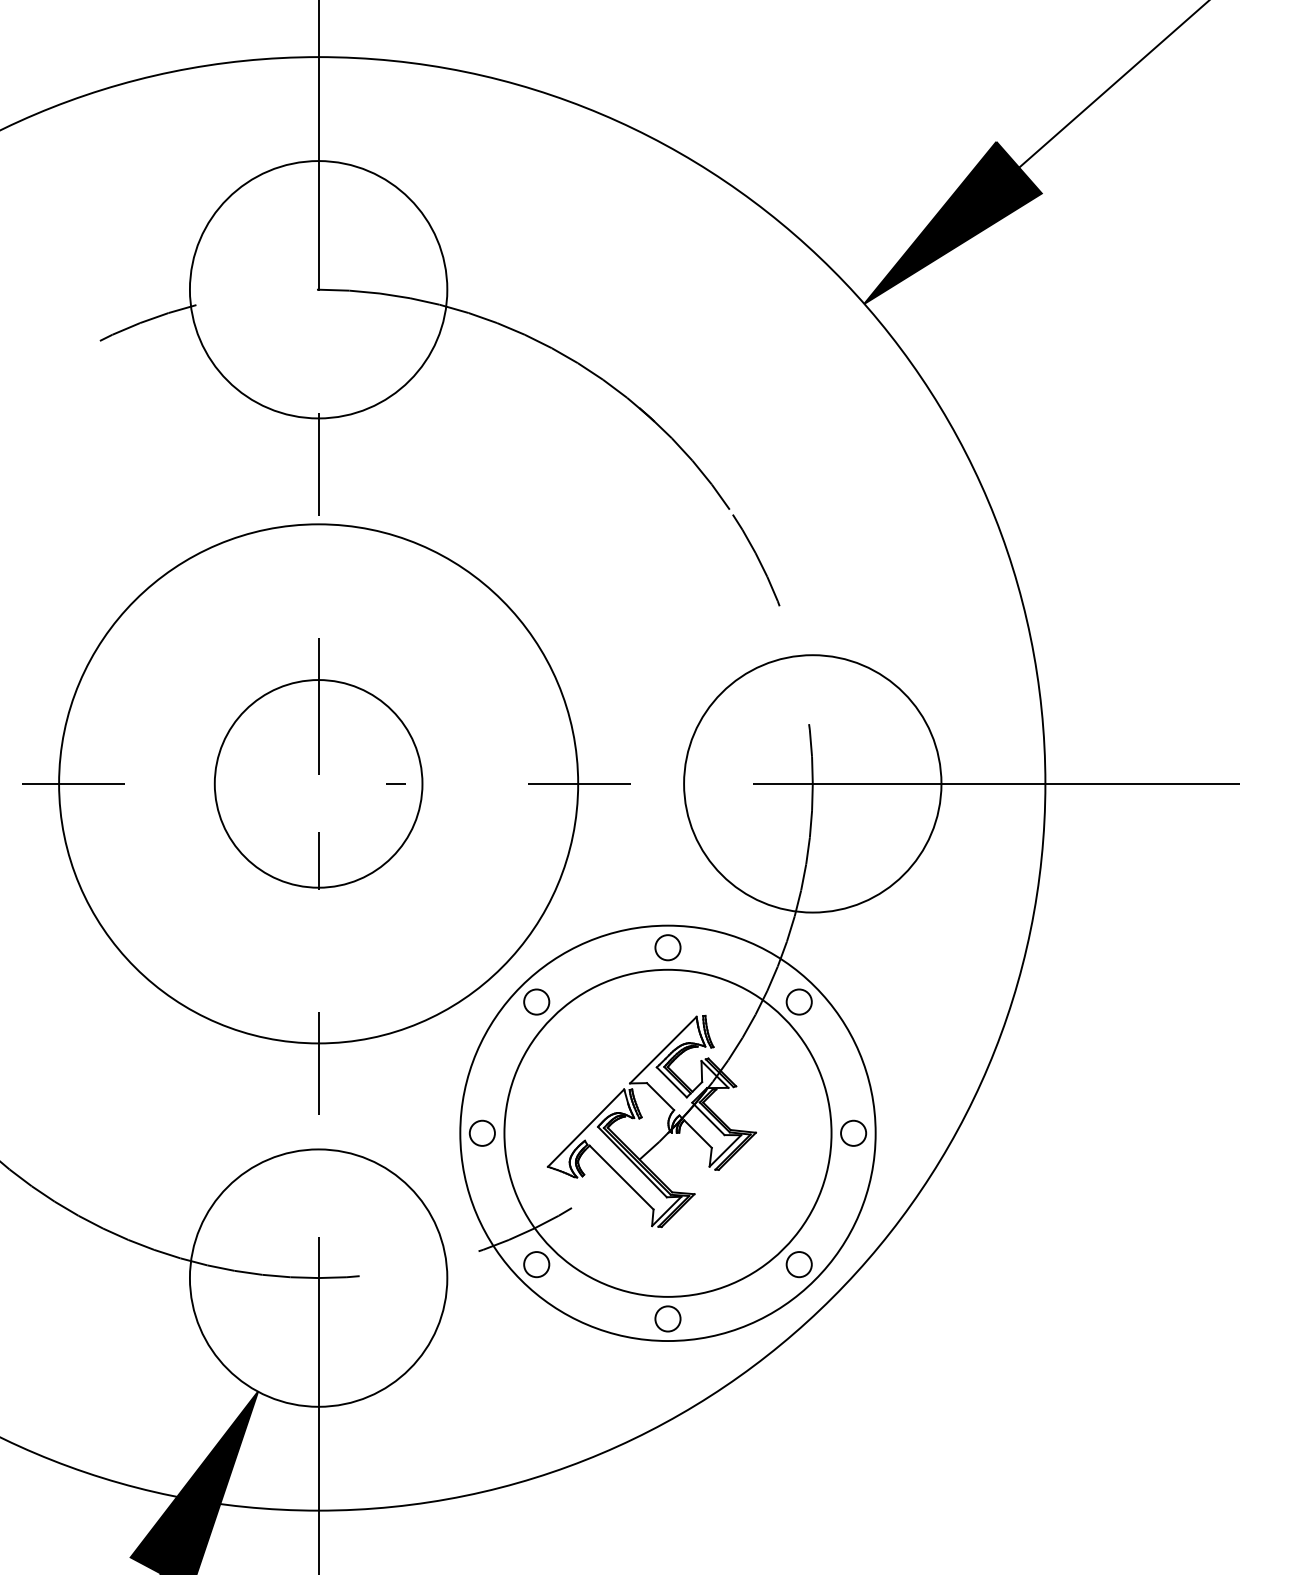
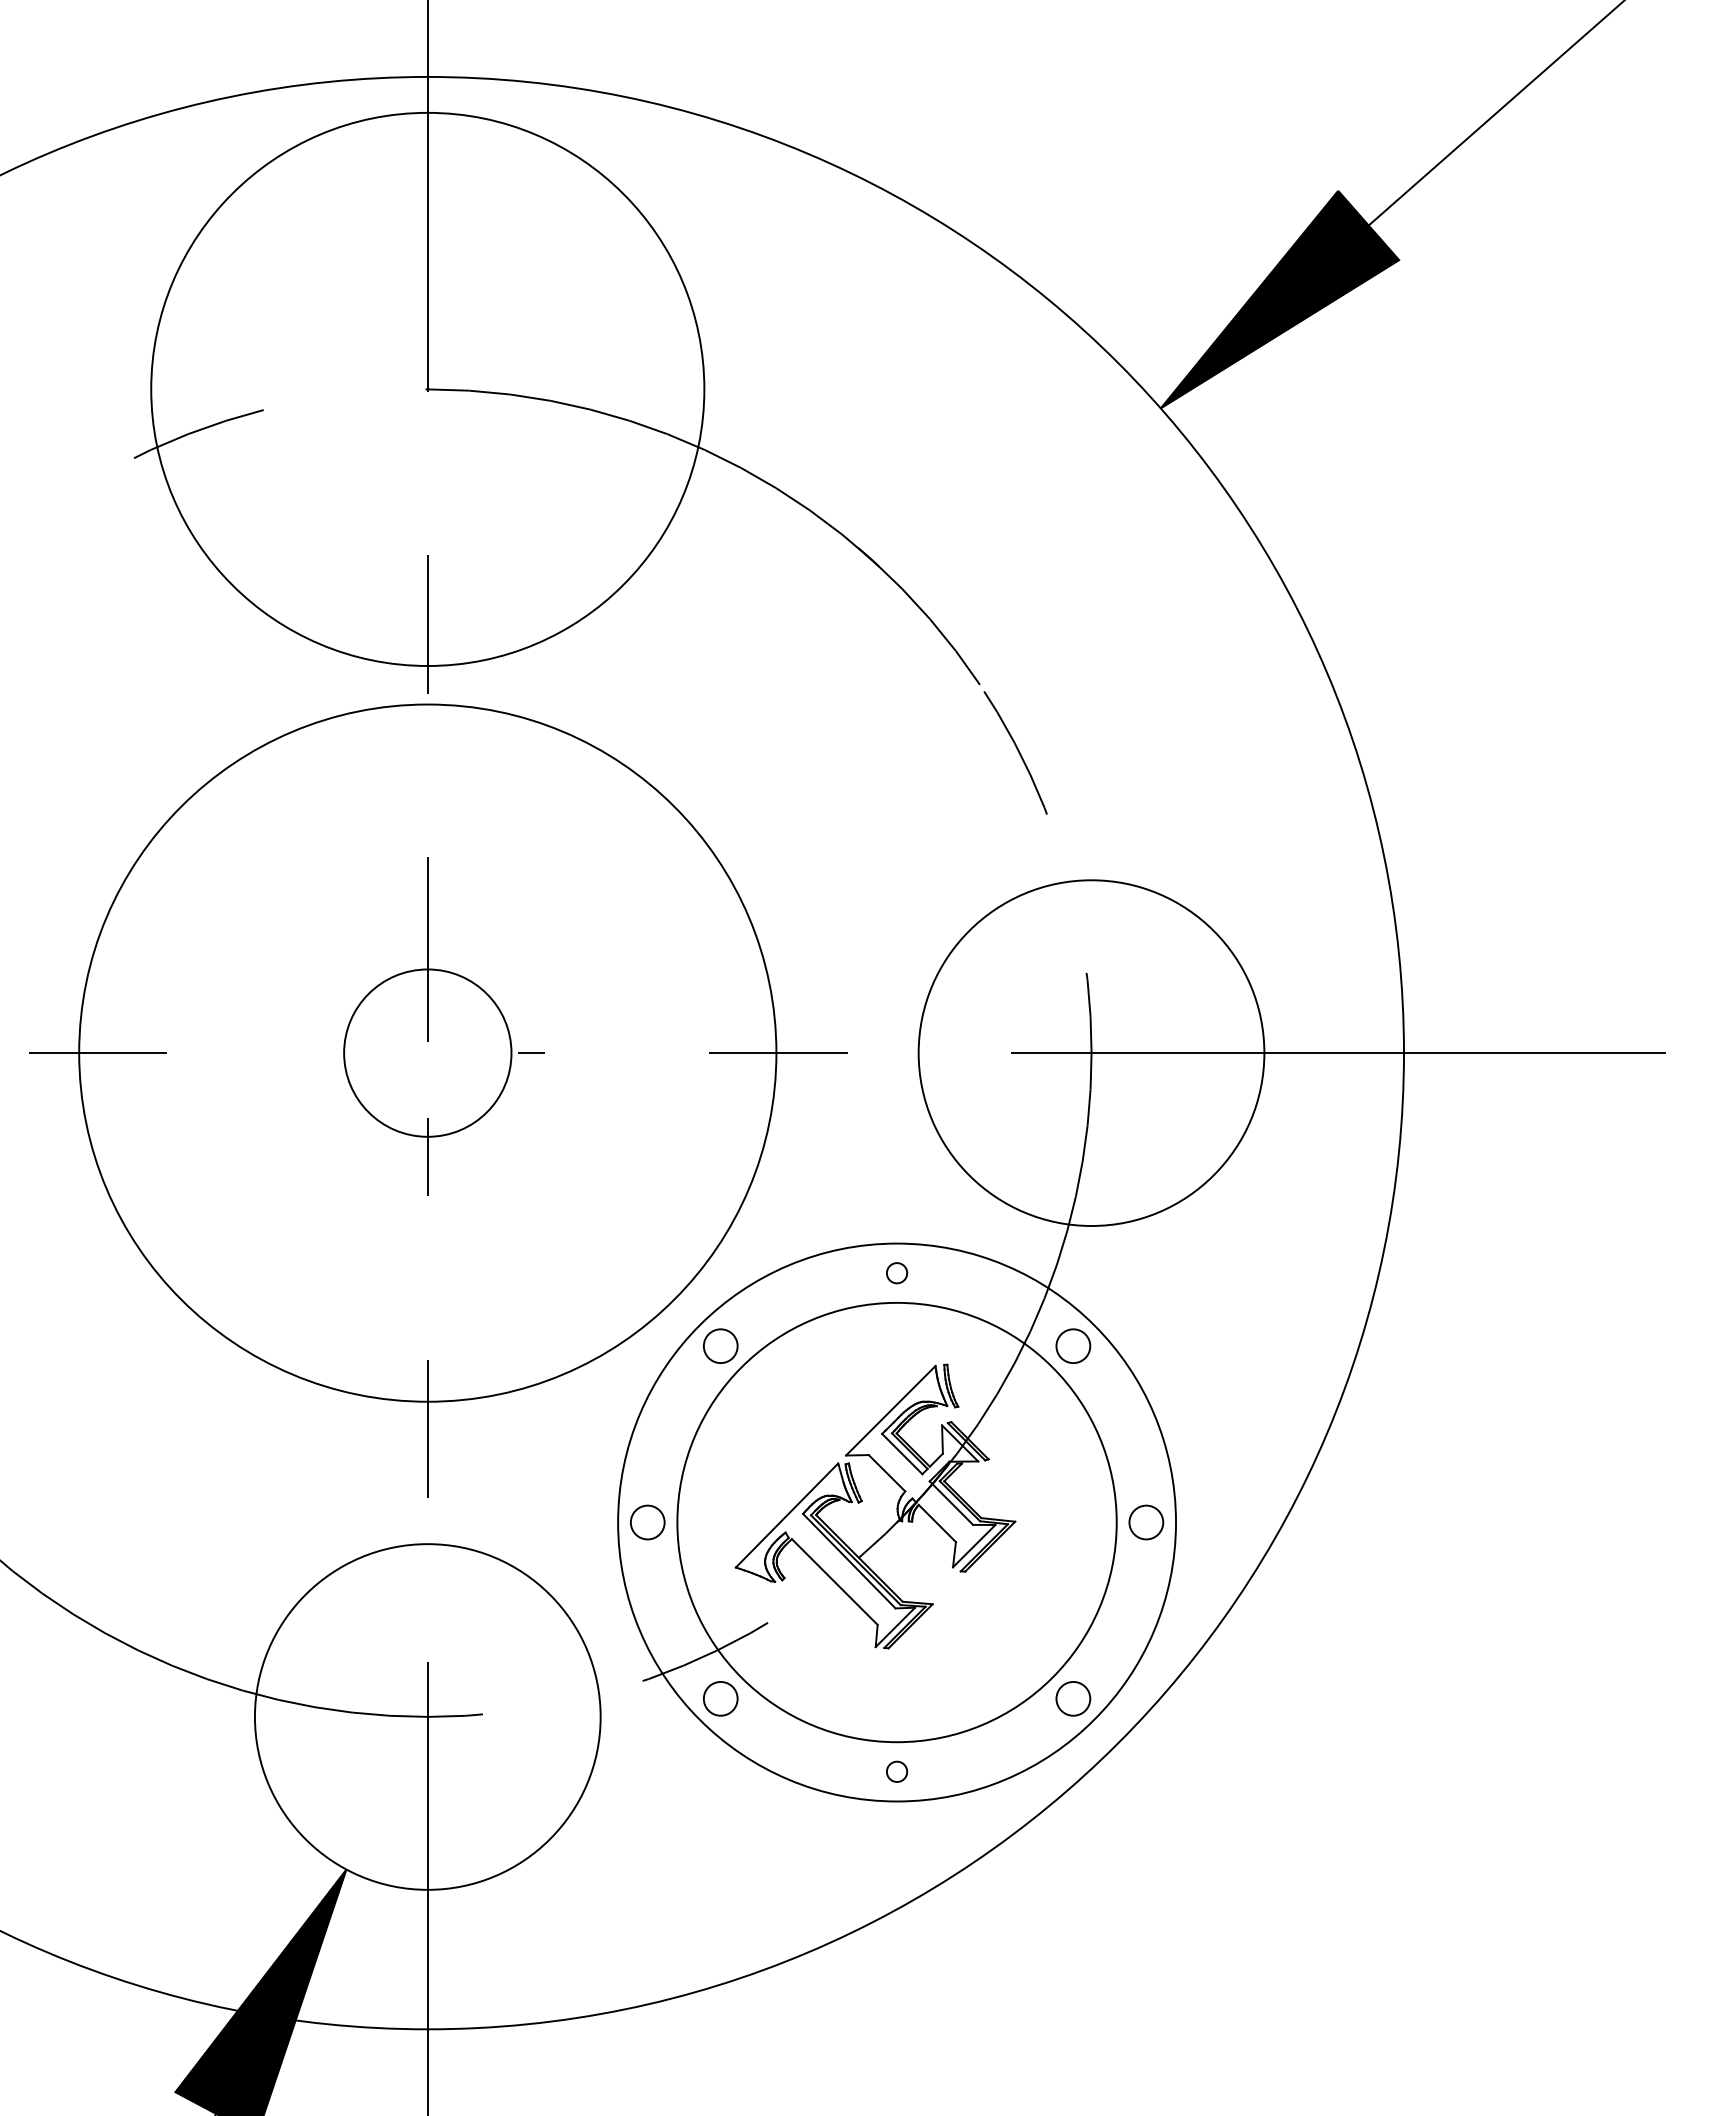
circle: (318, 289) -> (427, 389), size x1.6
circle: (318, 783) -> (427, 1052), size x0.6
circle: (667, 947) -> (896, 1273), size x0.6
circle: (667, 1318) -> (896, 1771), size x0.6

